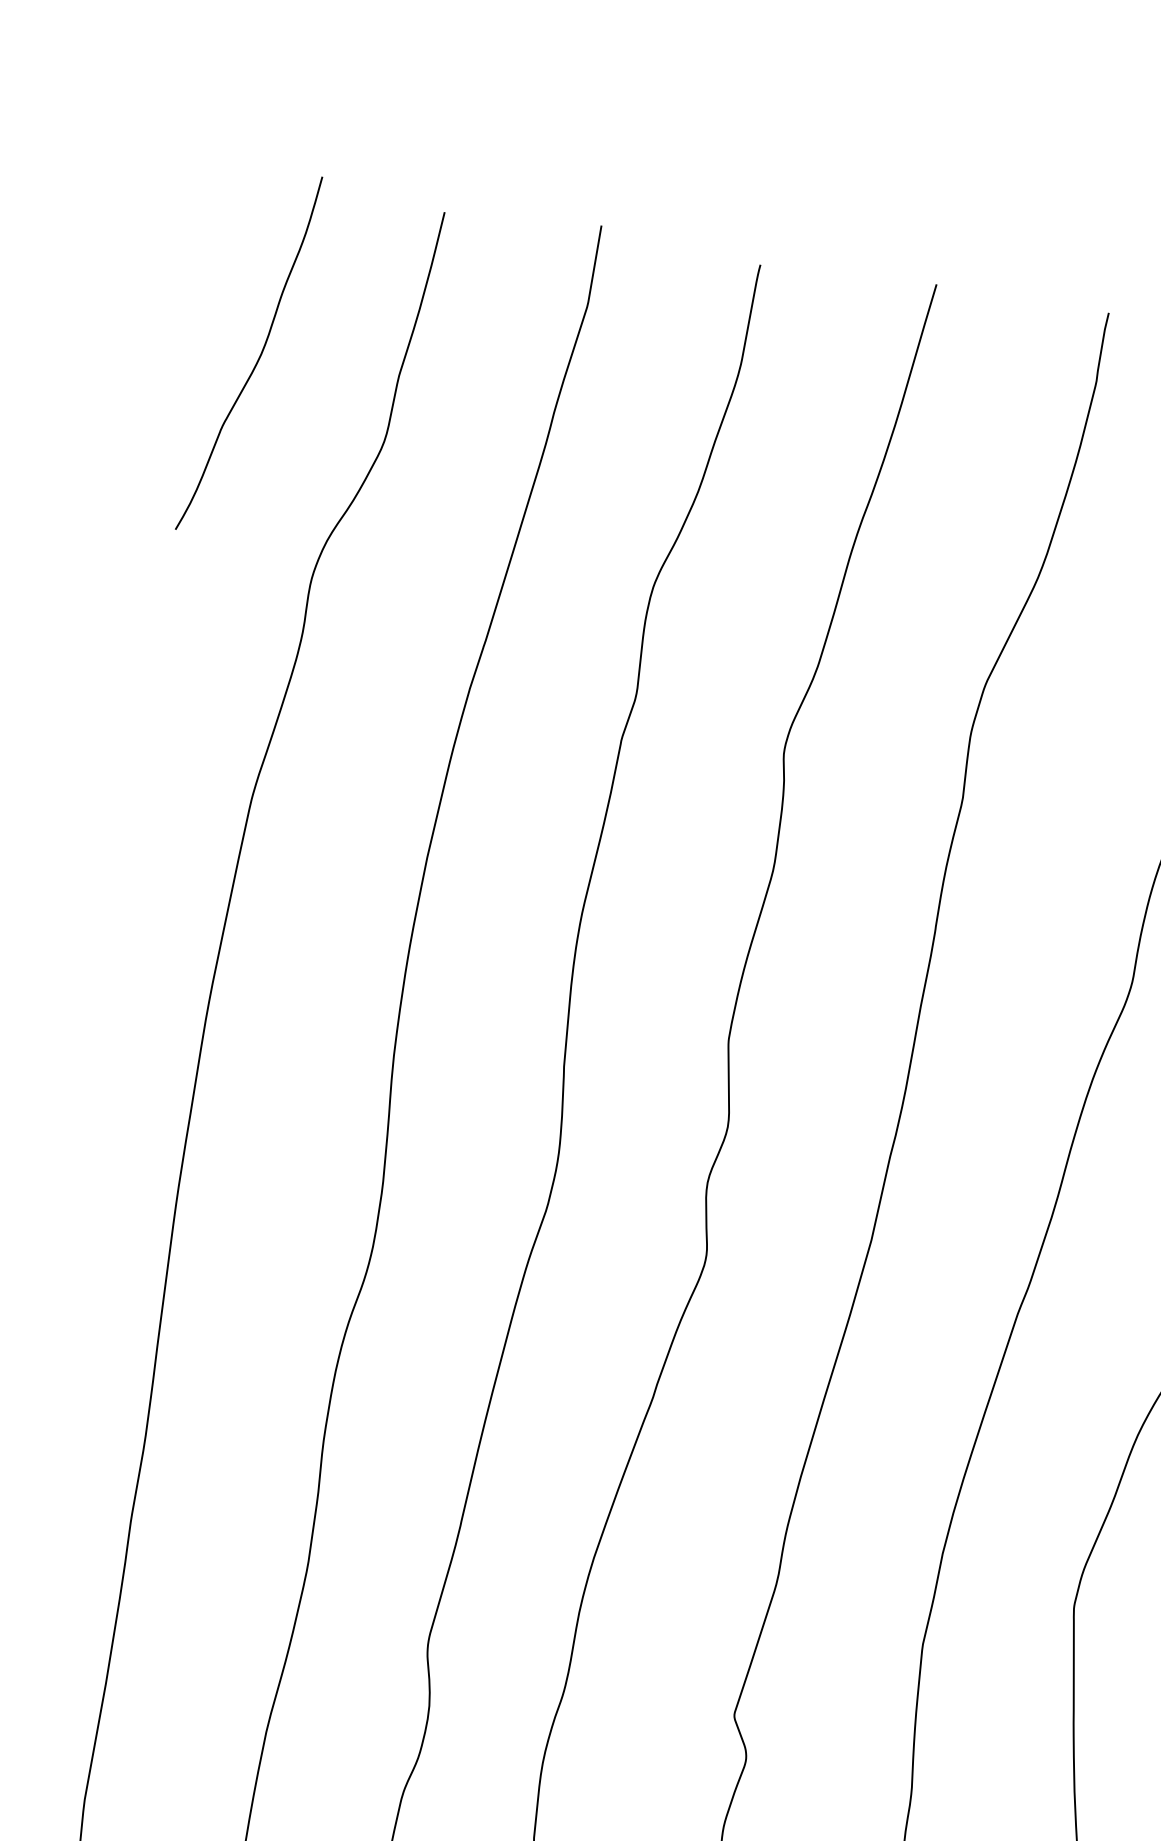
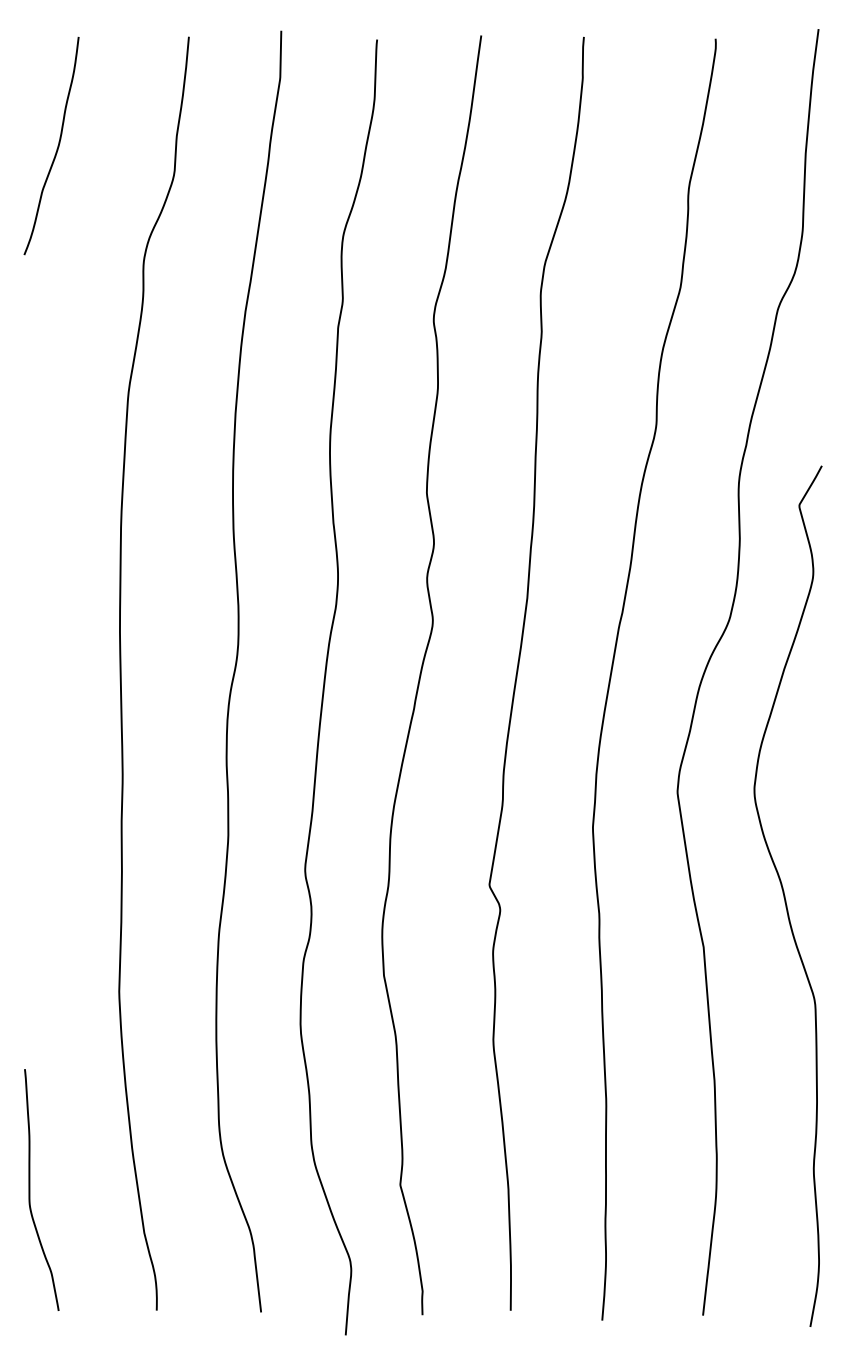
curve: (259, 353) -> (57, 145), moved

